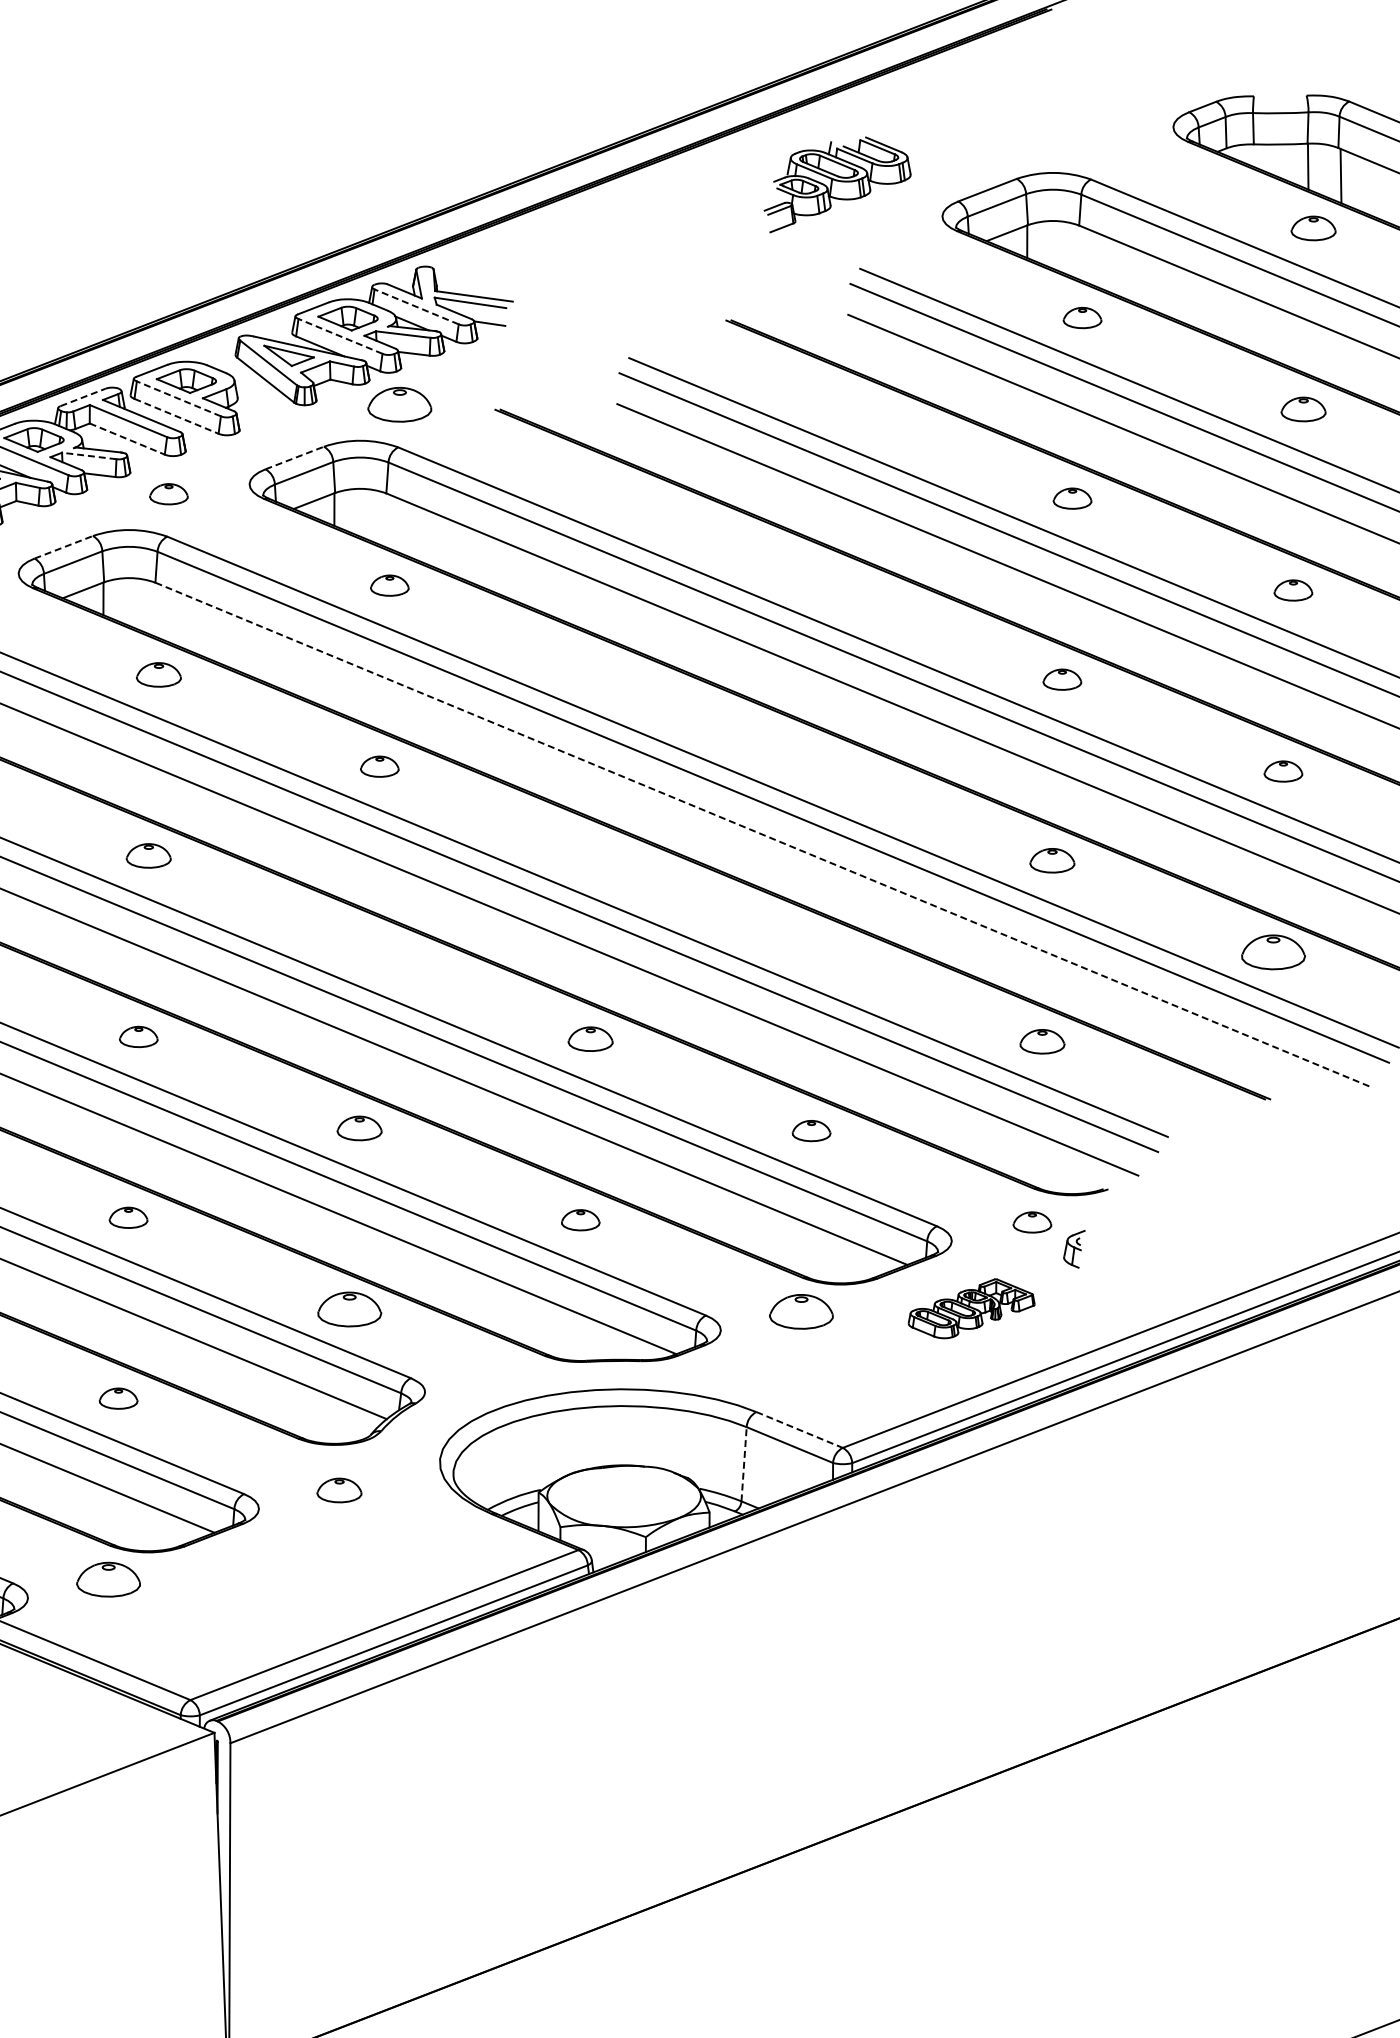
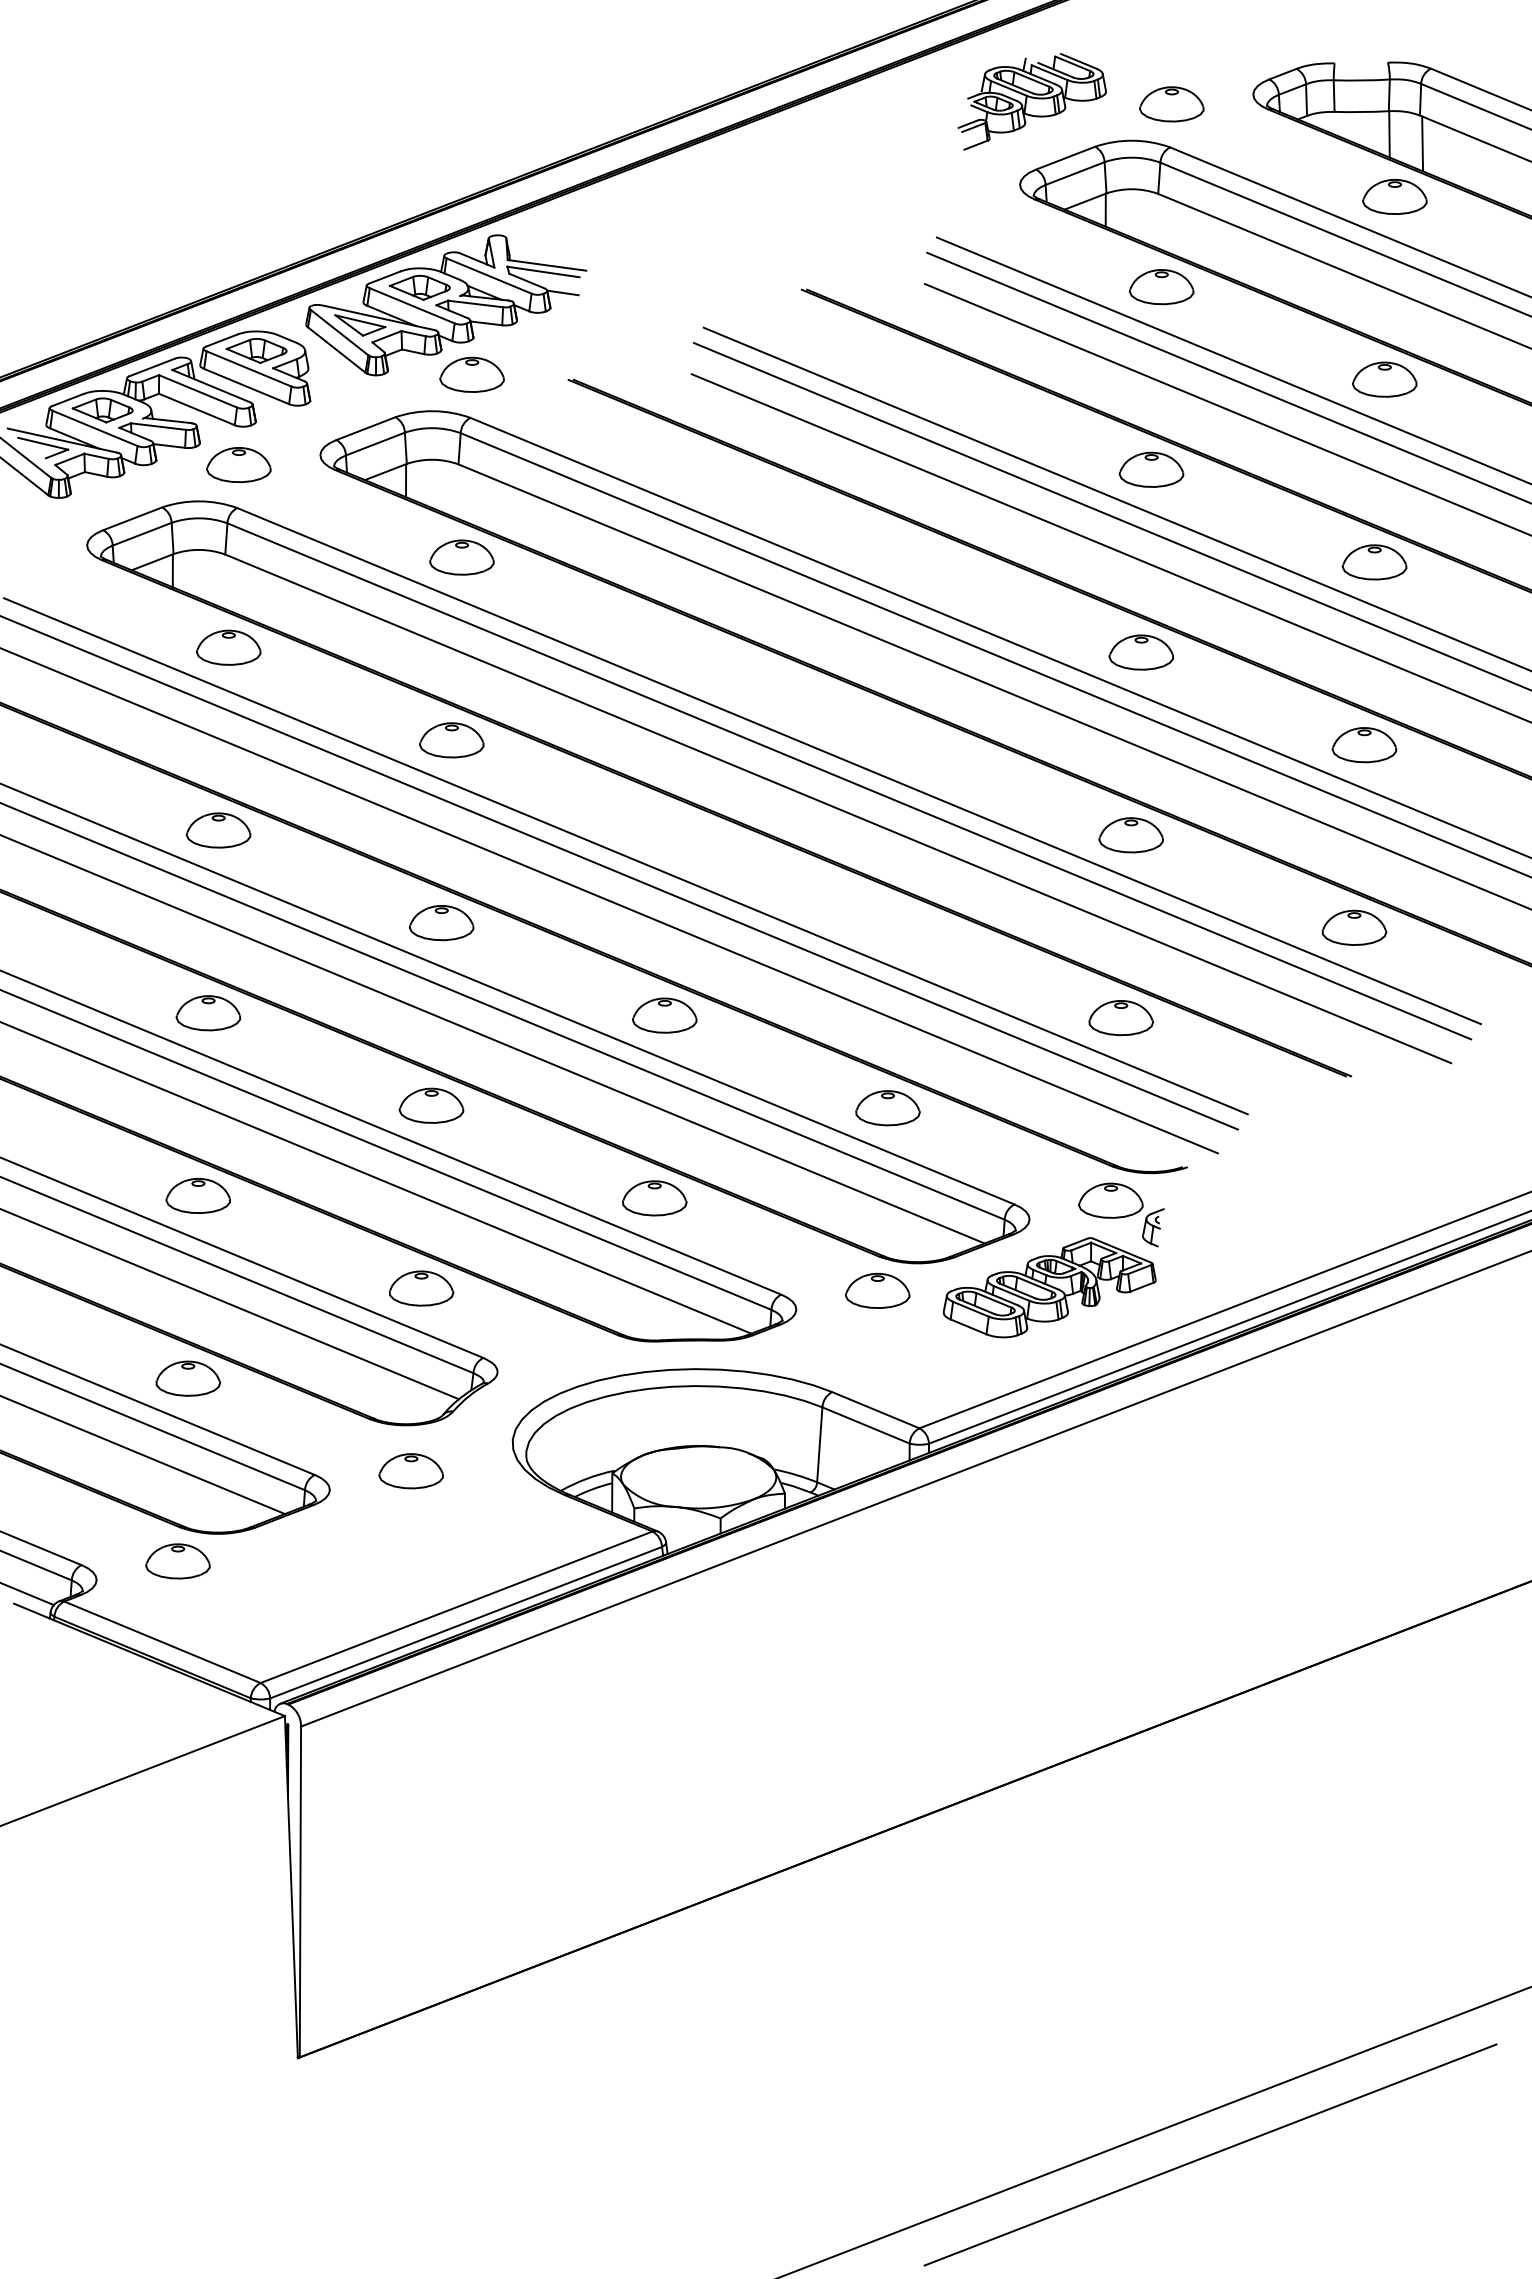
part: (1092, 137) -> (1171, 104), added
part: (836, 184) -> (1031, 101), moved
part: (1313, 228) -> (1394, 196), size x1.43
line: (416, 306) -> (488, 275), dashed -> solid
part: (1082, 318) -> (1161, 287), size x1.67
line: (340, 336) -> (412, 305), dashed -> solid
line: (83, 397) -> (152, 367), dashed -> solid
line: (179, 398) -> (249, 368), dashed -> solid
part: (1303, 409) -> (1384, 379), size x1.43
line: (176, 416) -> (246, 386), dashed -> solid
line: (127, 439) -> (197, 409), dashed -> solid
line: (89, 455) -> (158, 426), dashed -> solid
line: (294, 457) -> (365, 428), dashed -> solid
part: (168, 494) -> (238, 465), size x1.67
part: (1072, 498) -> (1151, 469), size x1.67
line: (63, 547) -> (132, 518), dashed -> solid
part: (389, 585) -> (461, 557), size x1.67
part: (1293, 590) -> (1374, 562), size x1.67
part: (158, 674) -> (228, 647), size x1.43
part: (1061, 679) -> (1140, 652), size x1.67
part: (379, 766) -> (451, 740), size x1.67
part: (1283, 771) -> (1364, 745), size x1.67
line: (762, 834) -> (838, 808), dashed -> solid
part: (148, 855) -> (218, 830), size x1.43
part: (1051, 860) -> (1130, 835), size x1.43
part: (369, 948) -> (441, 923), added
part: (138, 1037) -> (208, 1013), size x1.67
part: (590, 1039) -> (664, 1015), size x1.43
part: (1041, 1042) -> (1120, 1018), size x1.43
part: (359, 1128) -> (431, 1105), size x1.43
part: (811, 1131) -> (887, 1108), size x1.67
part: (127, 1217) -> (197, 1195), size x1.67
part: (580, 1220) -> (654, 1198), size x1.67
part: (1031, 1222) -> (1110, 1200), size x1.67
part: (971, 1308) -> (1049, 1287), size x1.67
part: (118, 1398) -> (187, 1378), size x1.67
line: (800, 1430) -> (876, 1410), dashed -> solid
line: (743, 1463) -> (819, 1444), dashed -> solid
part: (338, 1490) -> (410, 1471), size x1.43

